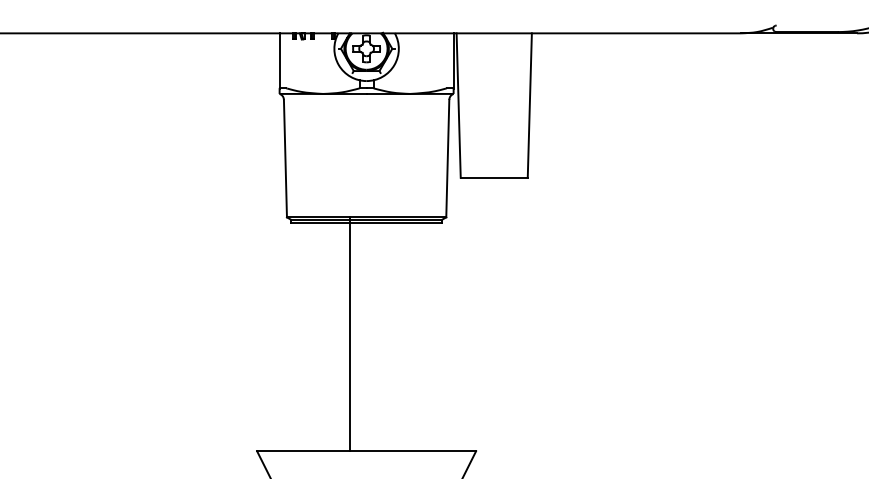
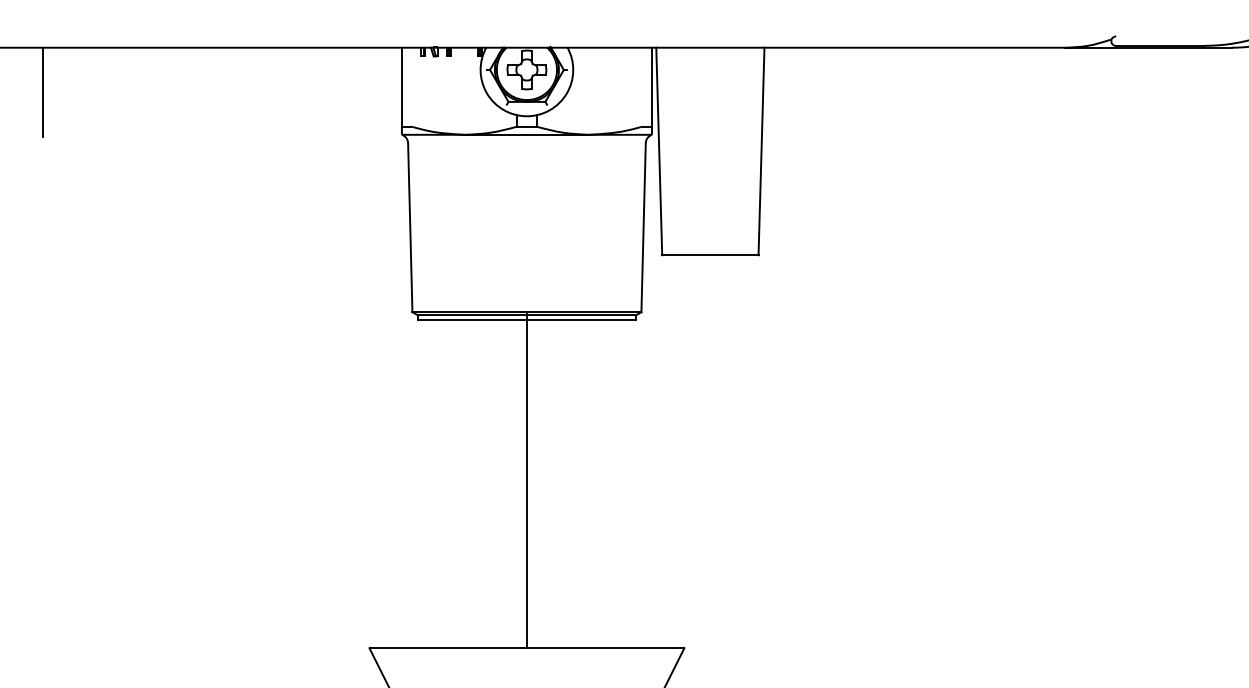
line: (30, 64) -> (43, 92), added
line: (349, 334) -> (526, 480), moved

